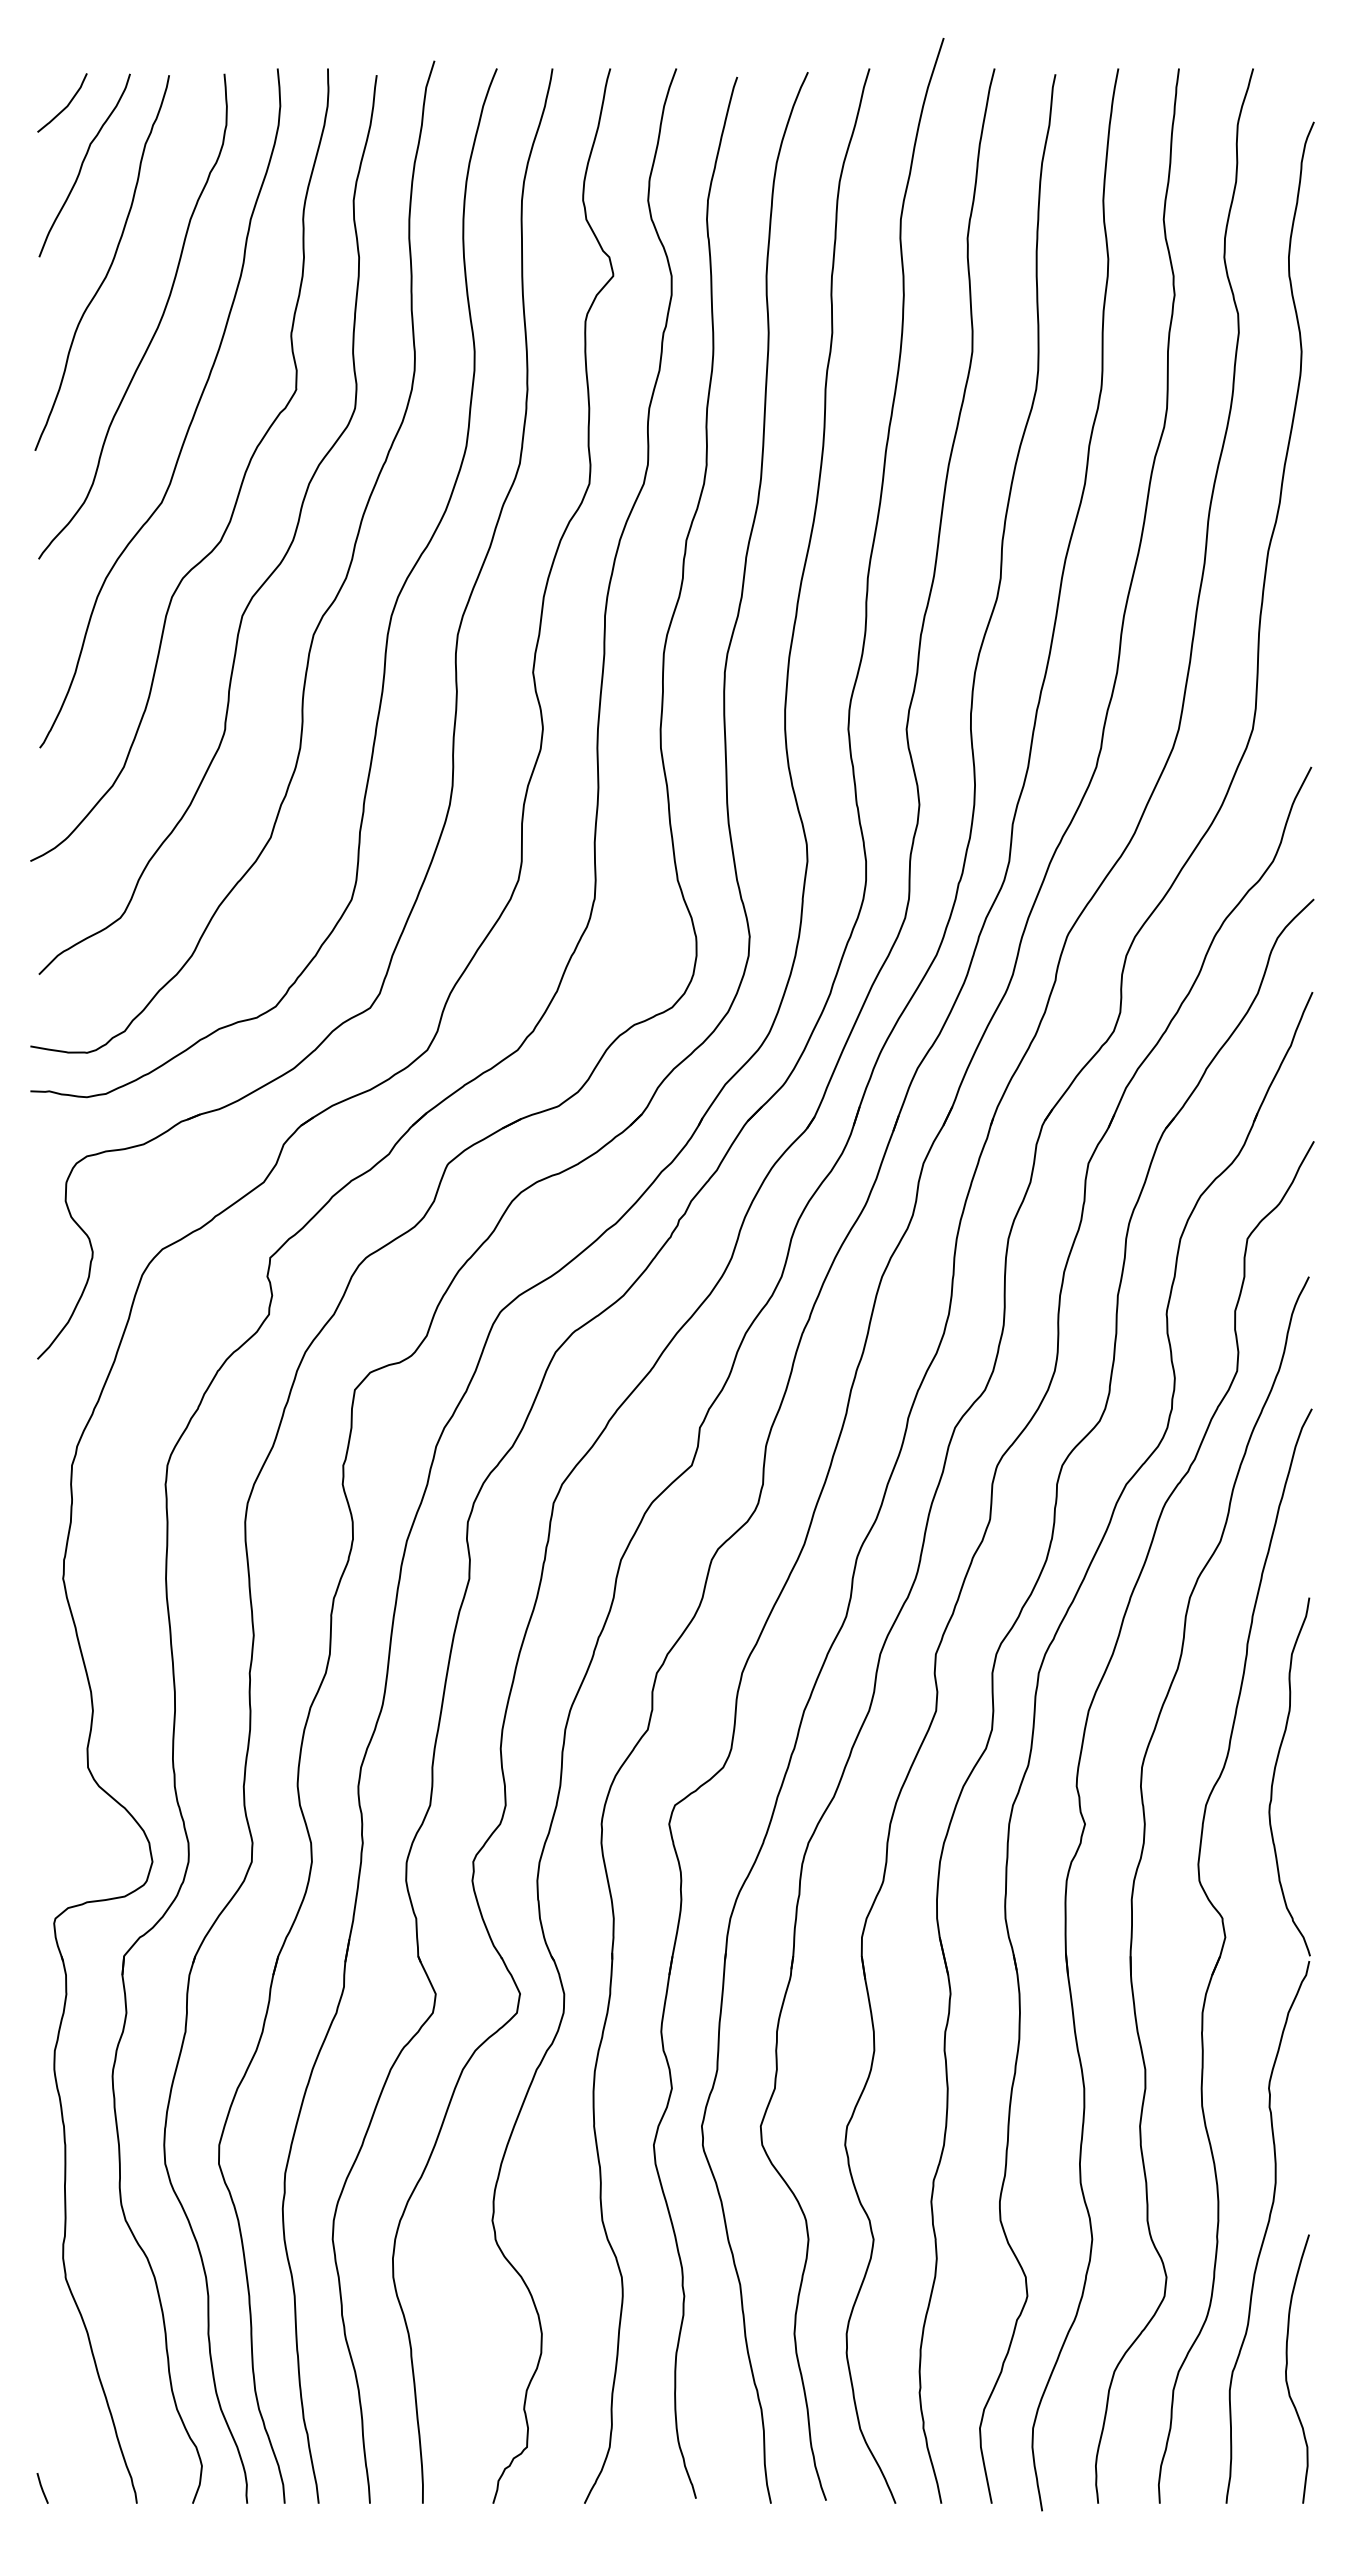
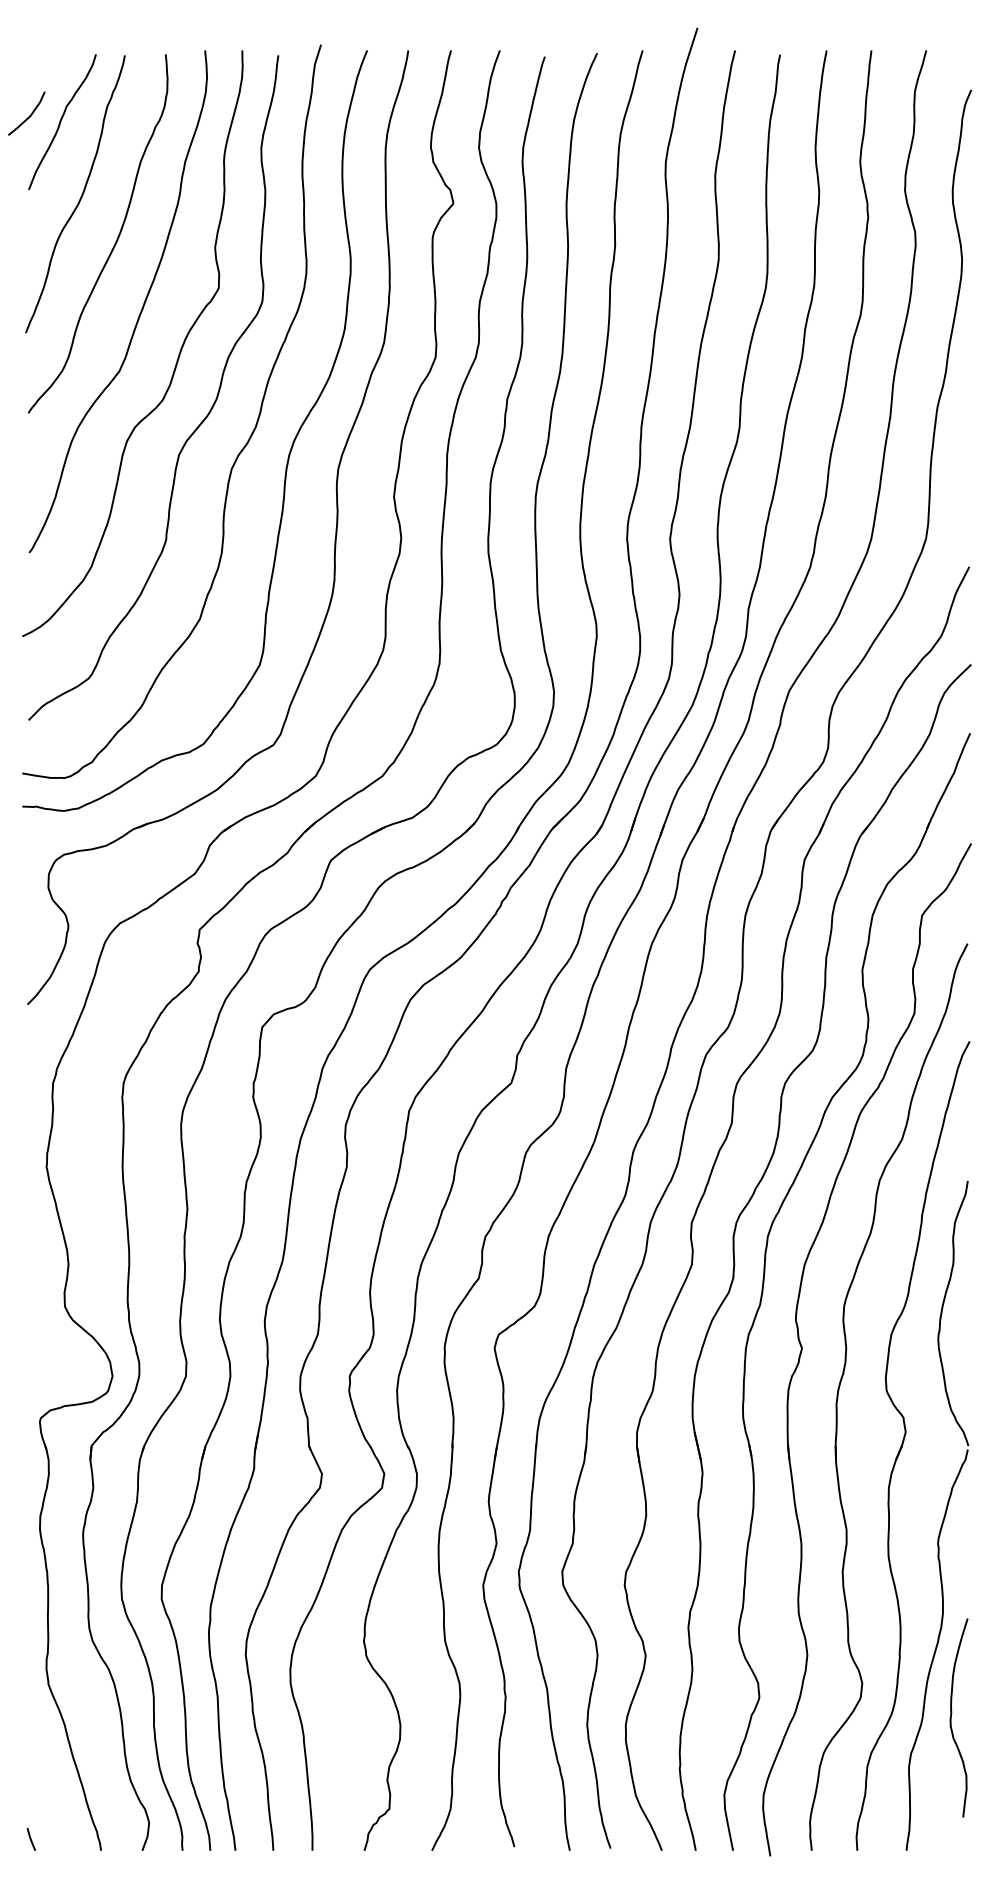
curve: (66, 105) -> (29, 115), moved
curve: (1287, 2368) -> (951, 1717), moved

